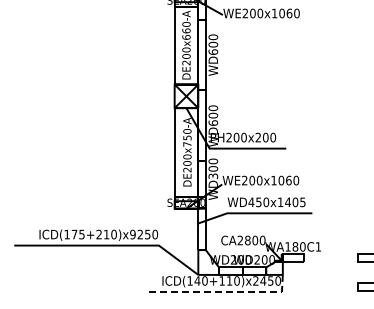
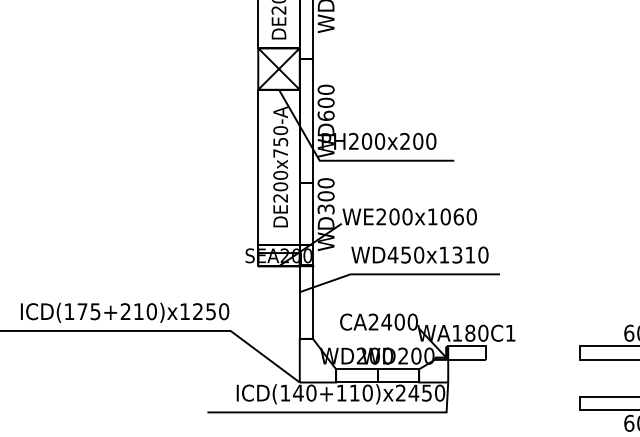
text: (295, 202) -> (470, 255), WD450x1405 -> WD450x1310
text: (132, 234) -> (184, 311), ICD(175+210)x9250 -> ICD(175+210)x1250
text: (247, 240) -> (386, 322), CA2800 -> CA2400
line: (223, 291) -> (344, 411), dashed -> solid

